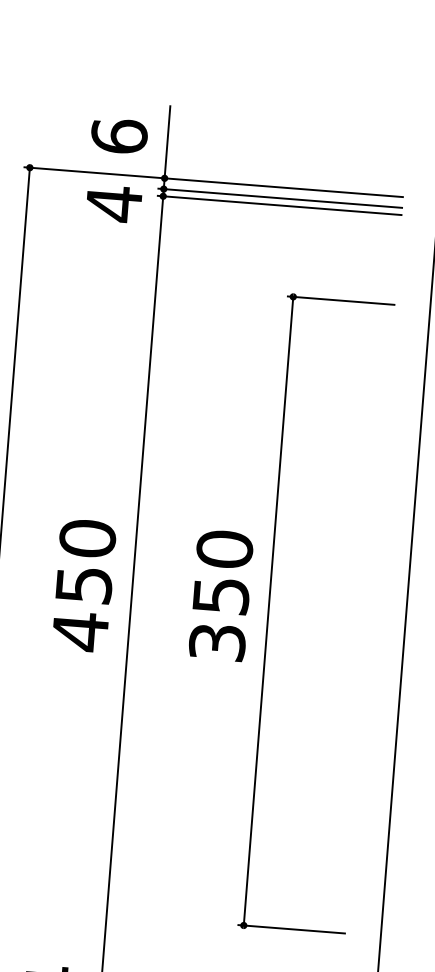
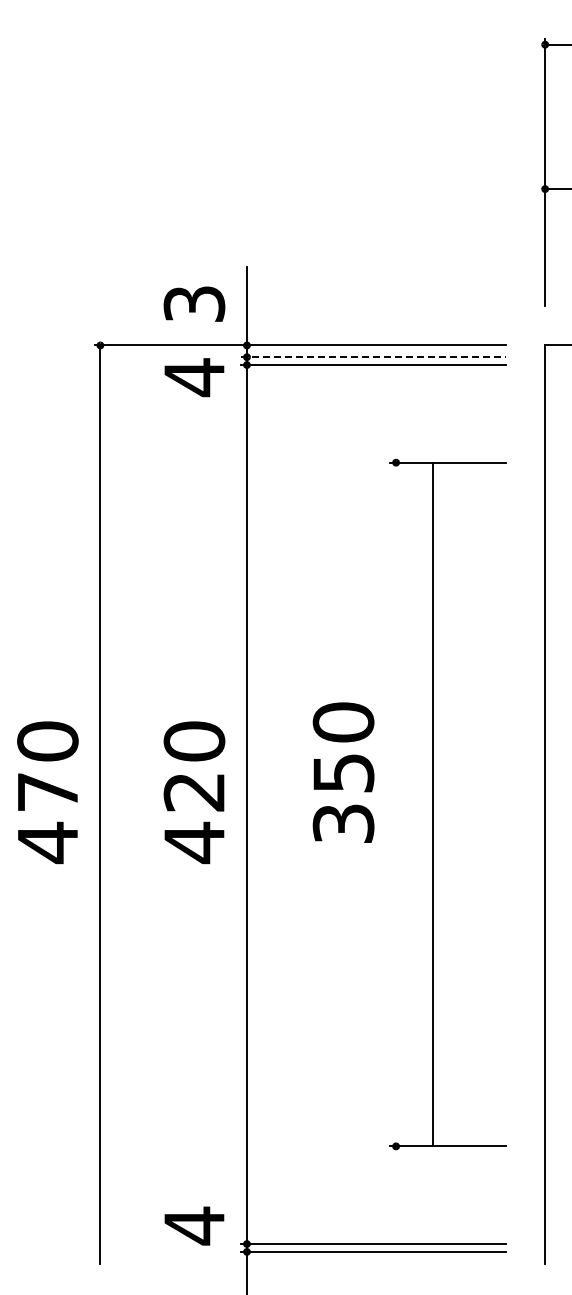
text: (119, 135) -> (194, 303), 6 -> 3
line: (281, 198) -> (374, 357), solid -> dashed
text: (84, 585) -> (194, 792), 450 -> 420
text: (221, 595) -> (343, 772), moved
line: (268, 611) -> (433, 804), moved

